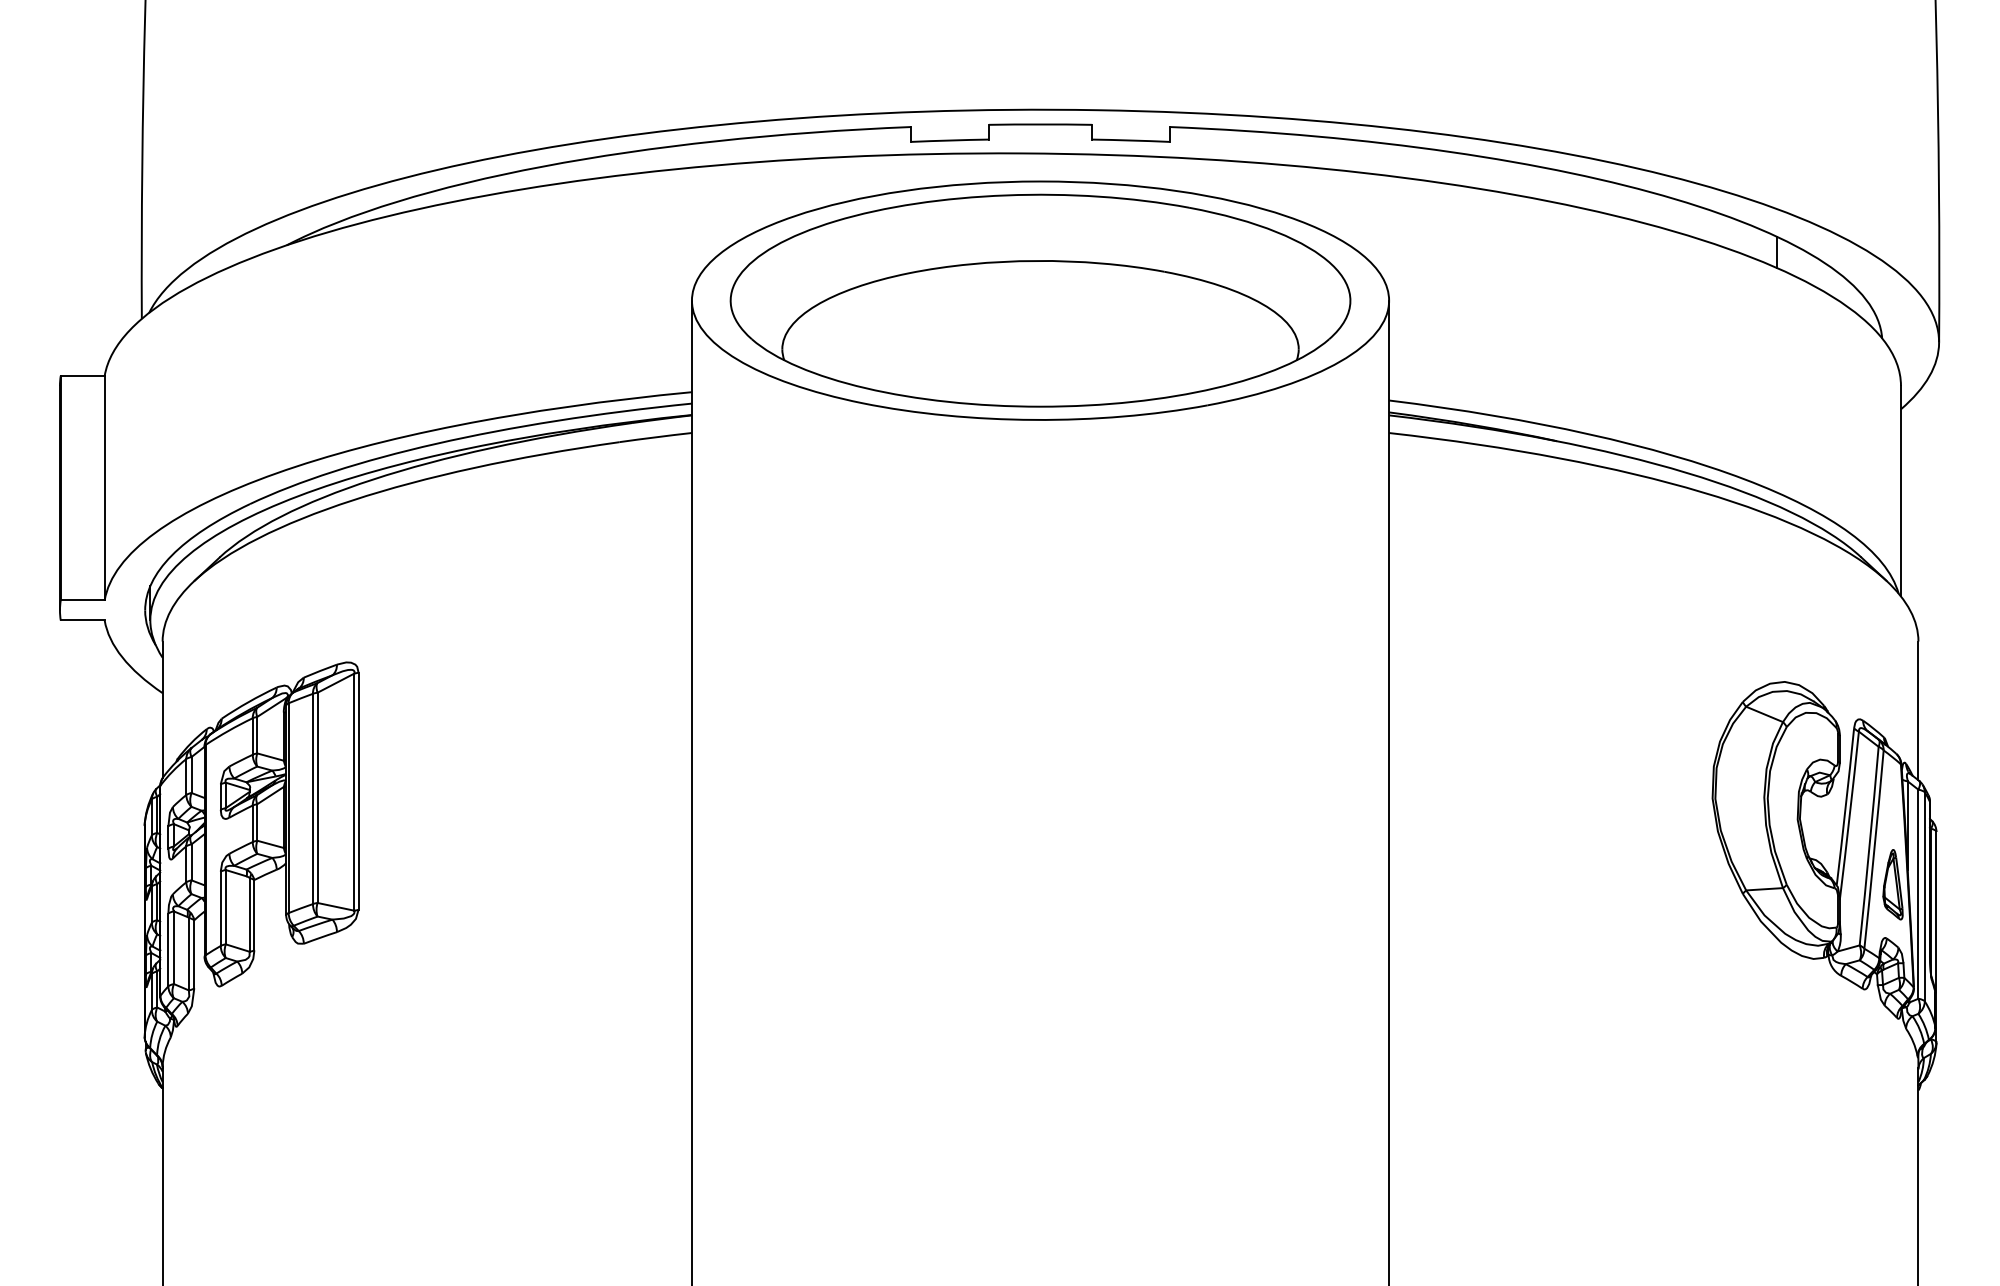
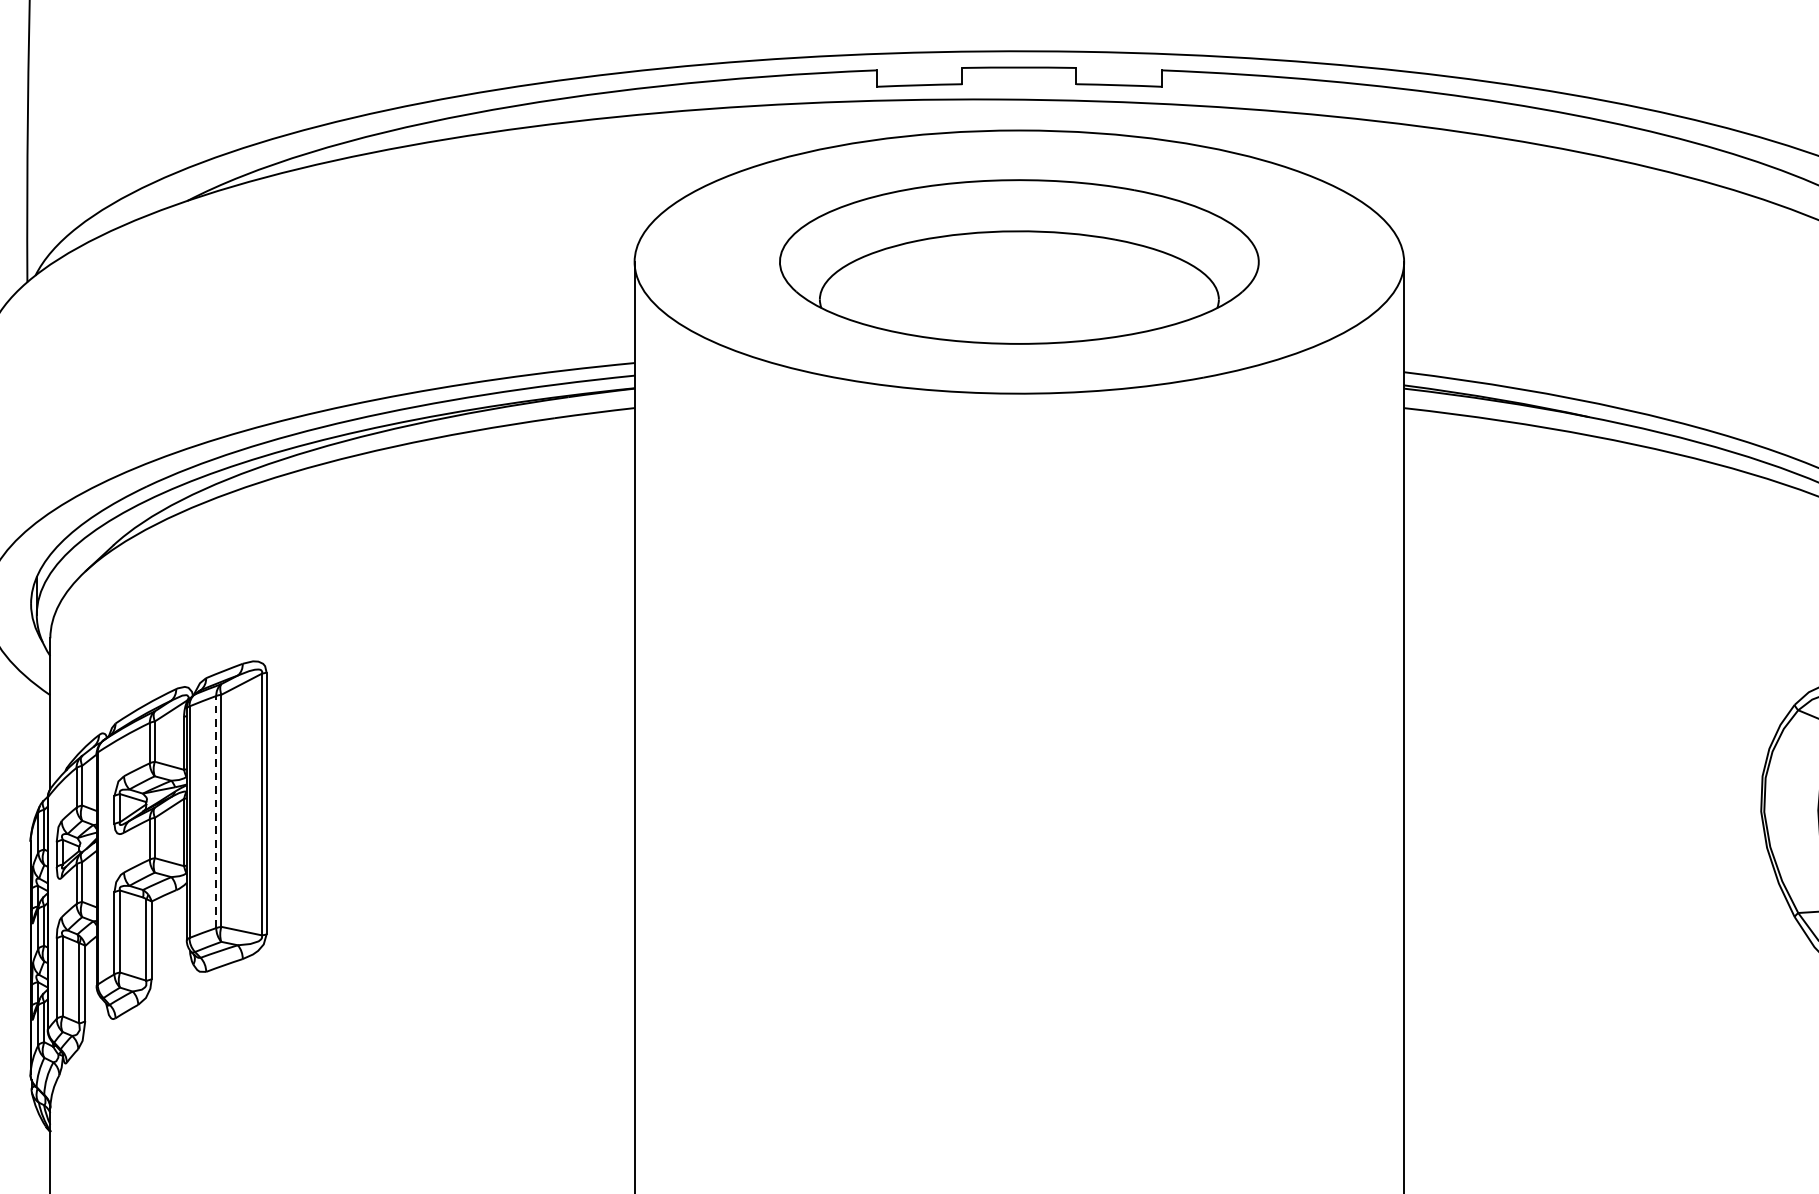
part: (1040, 300) -> (1019, 261), size x0.7
line: (312, 798) -> (215, 811), solid -> dashed

